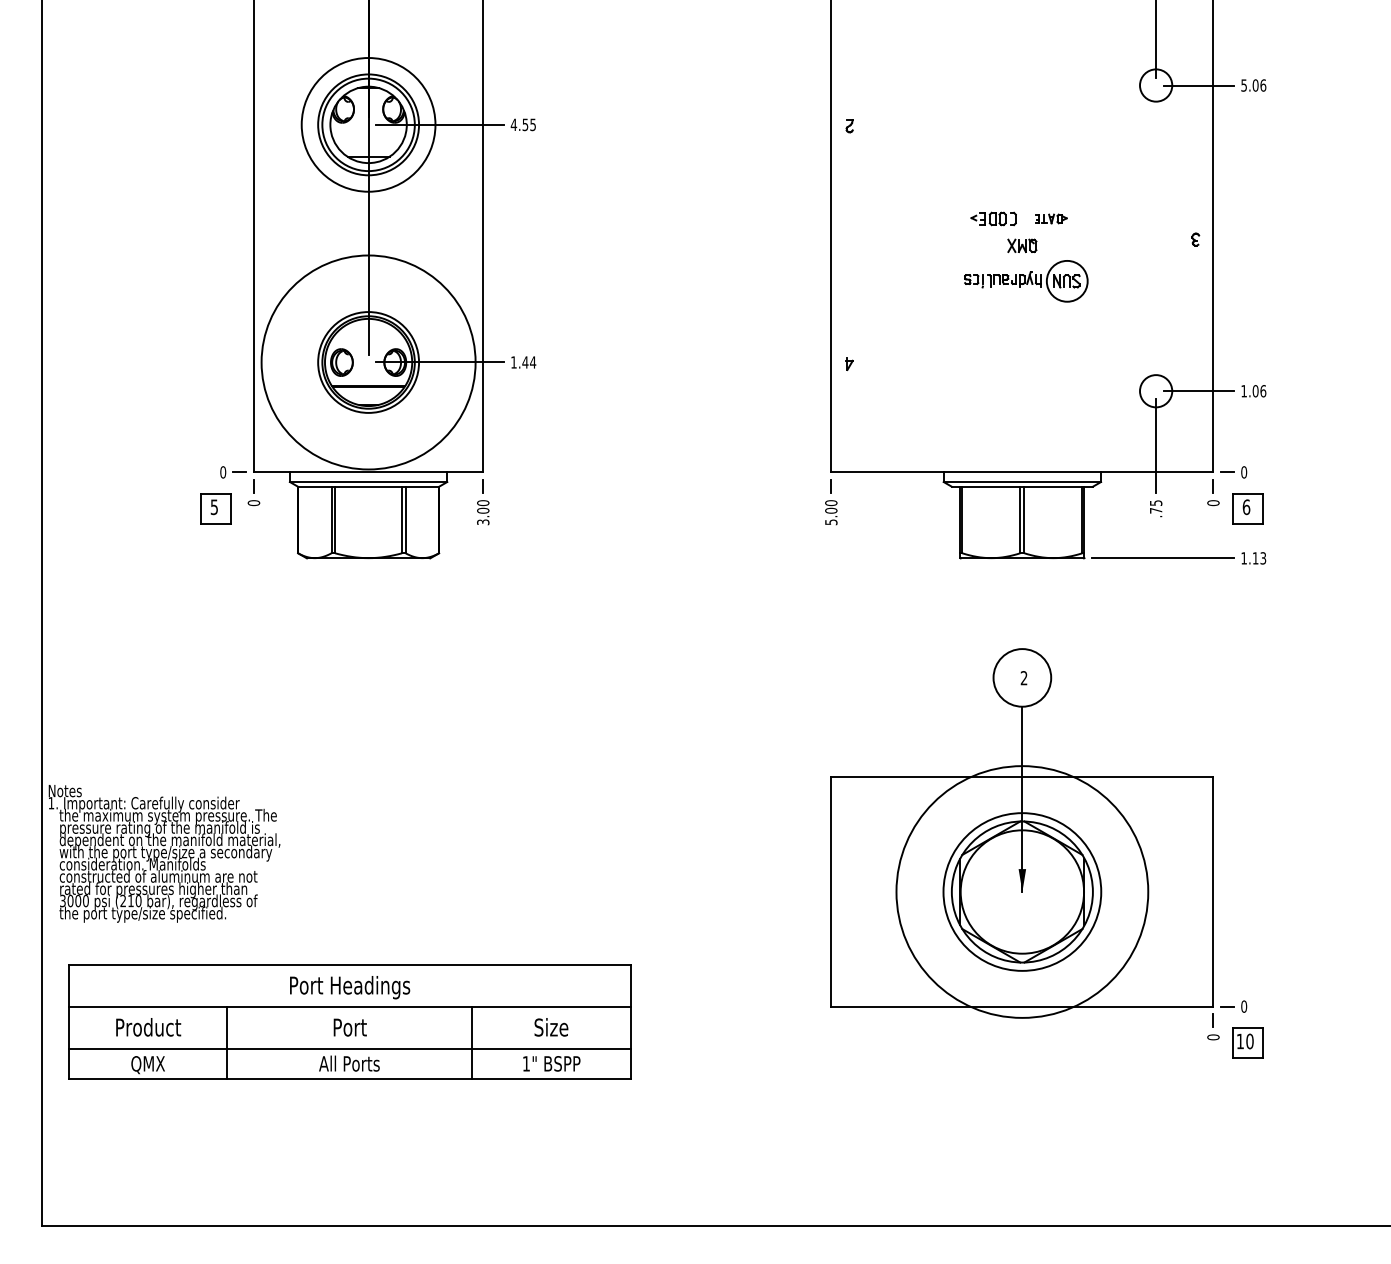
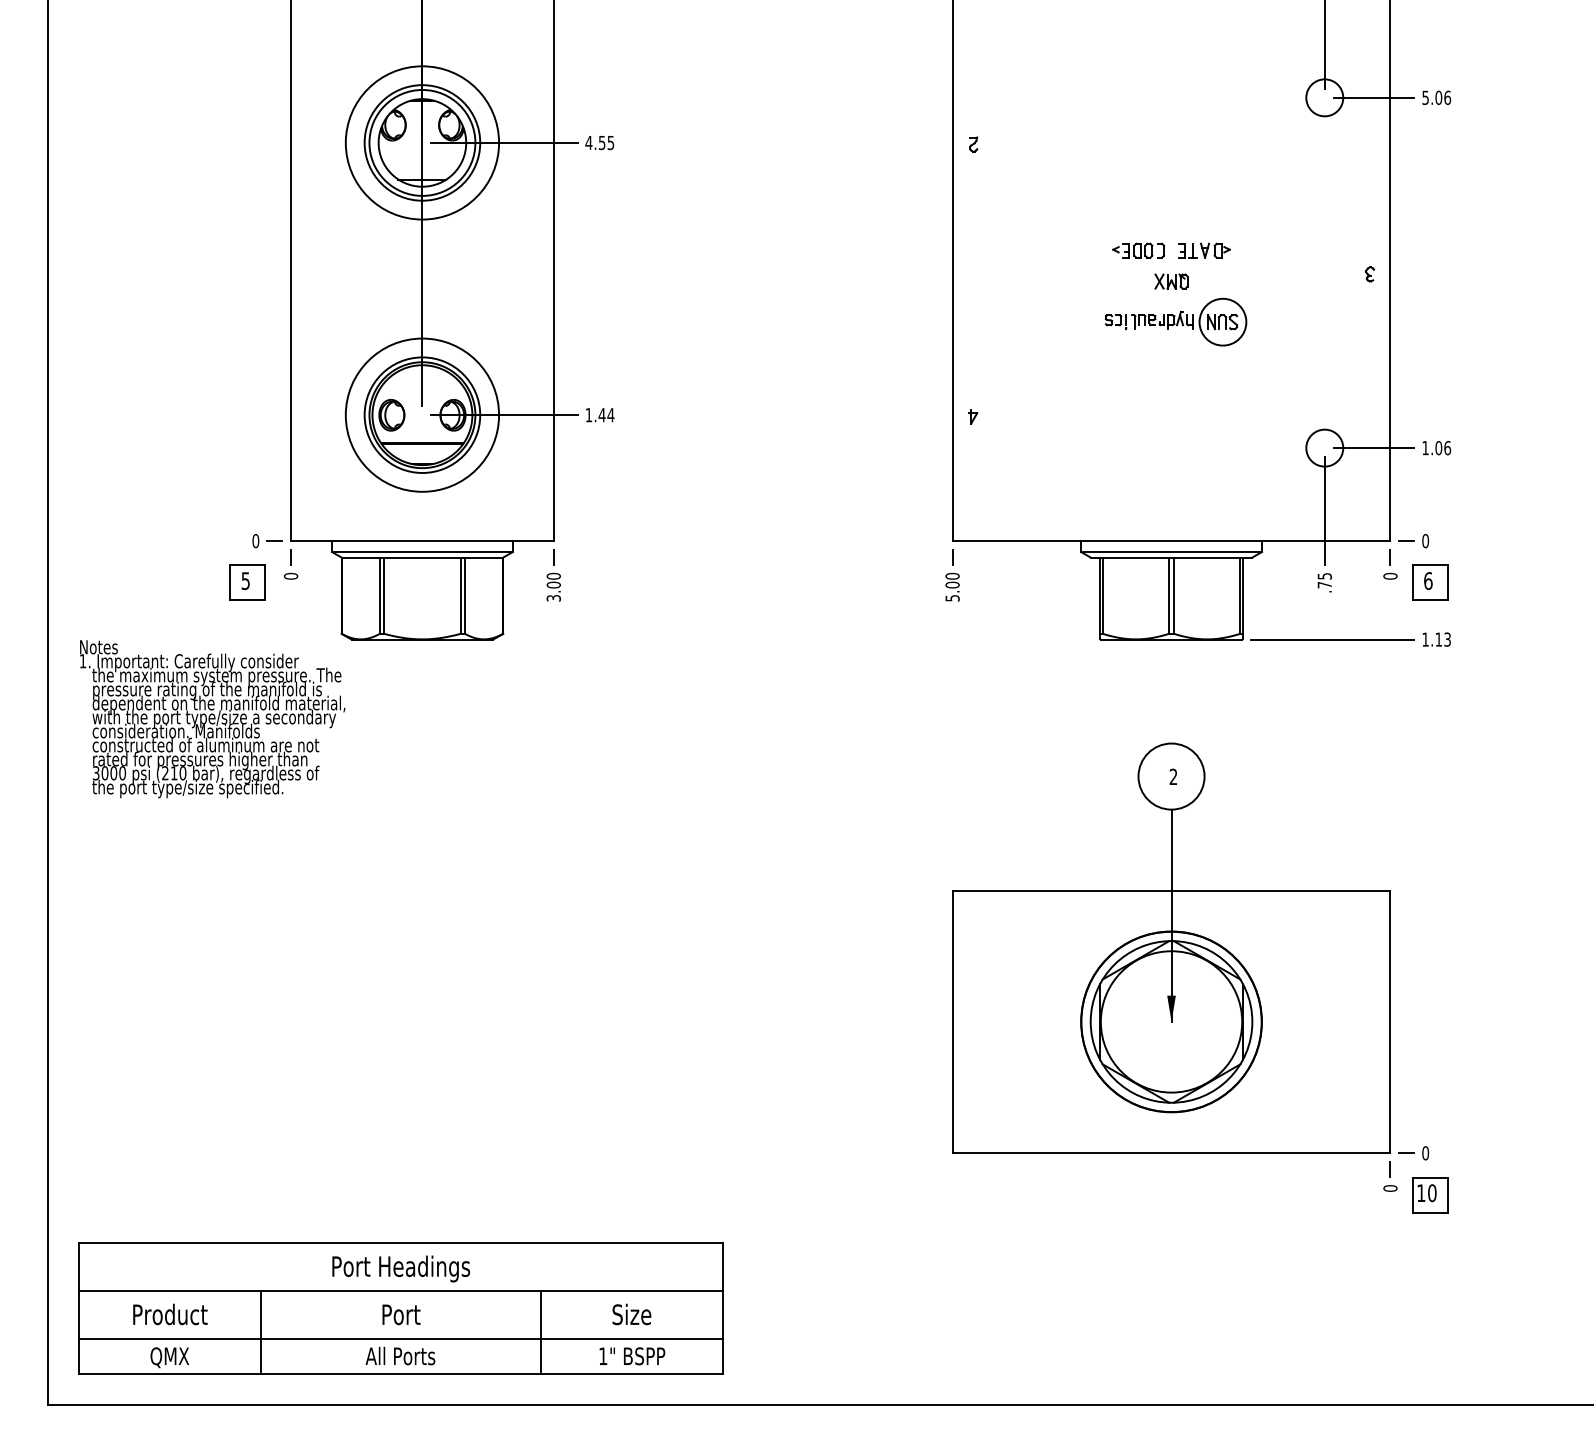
part: (1051, 218) -> (1204, 250), size x1.43
circle: (368, 362) -> (422, 415), size x0.62
text: (164, 853) -> (212, 718), moved
circle: (1022, 891) -> (1171, 1021), size x0.62
part: (349, 1021) -> (400, 1307), moved

